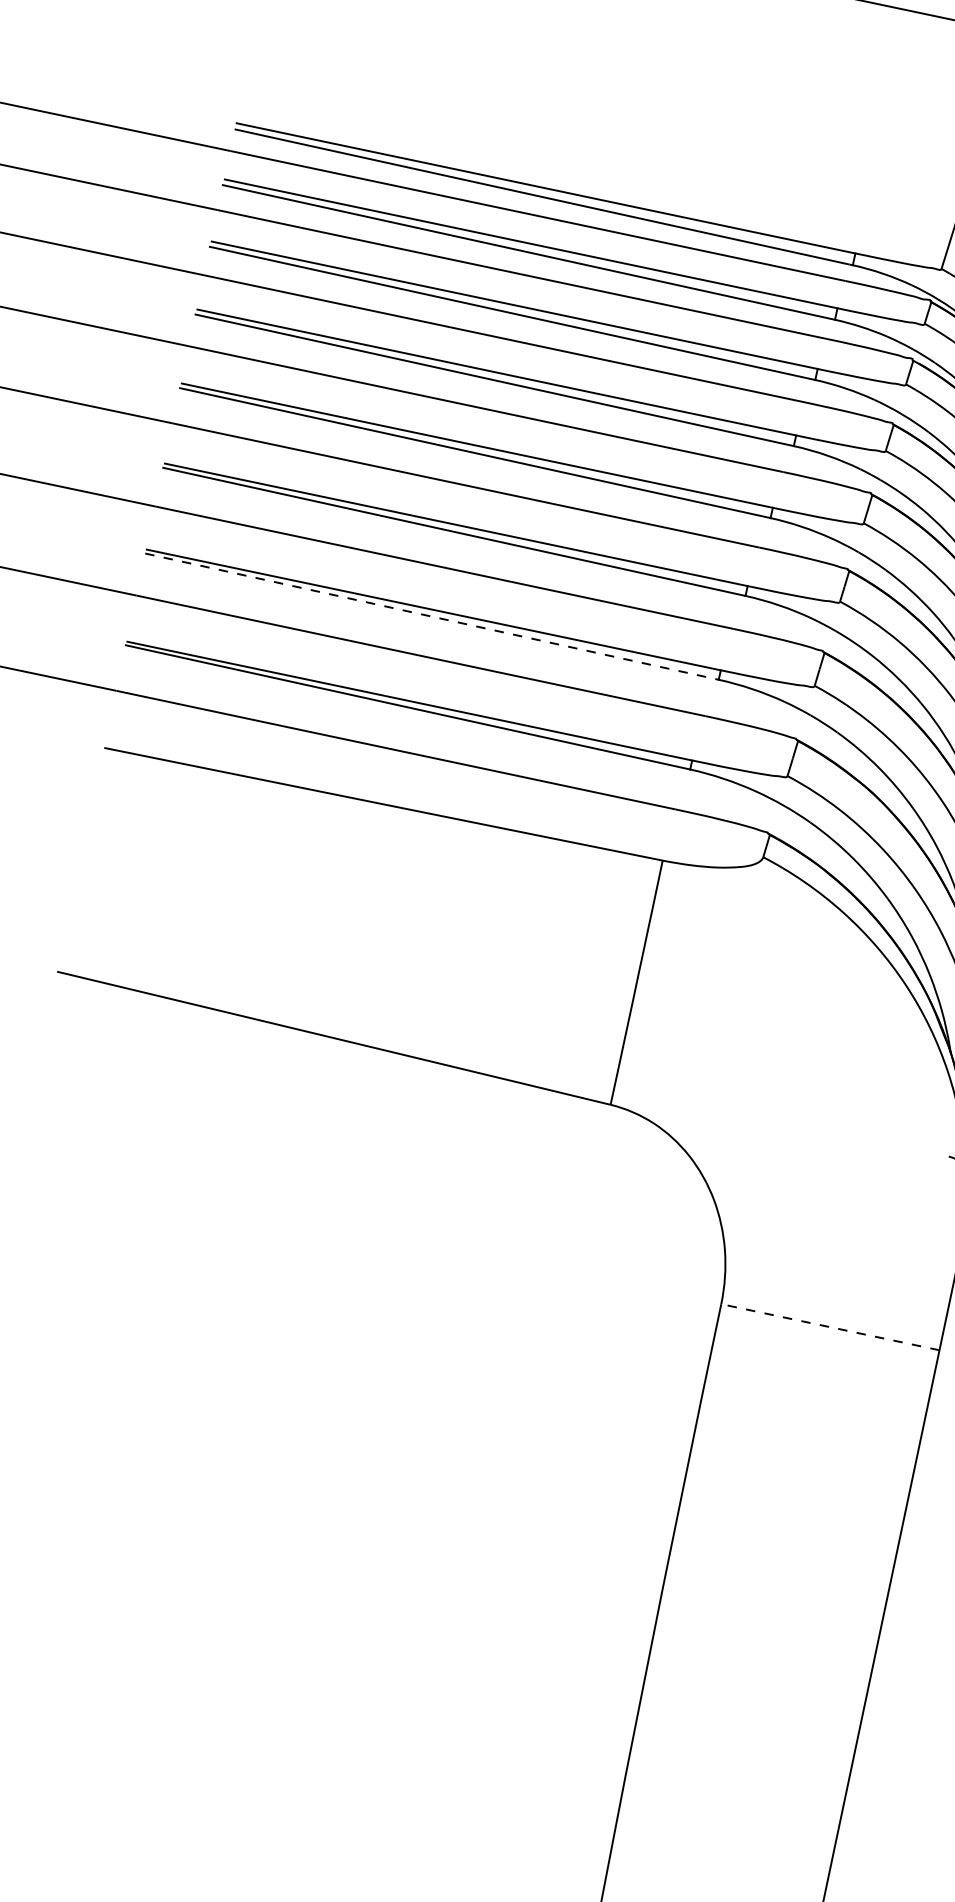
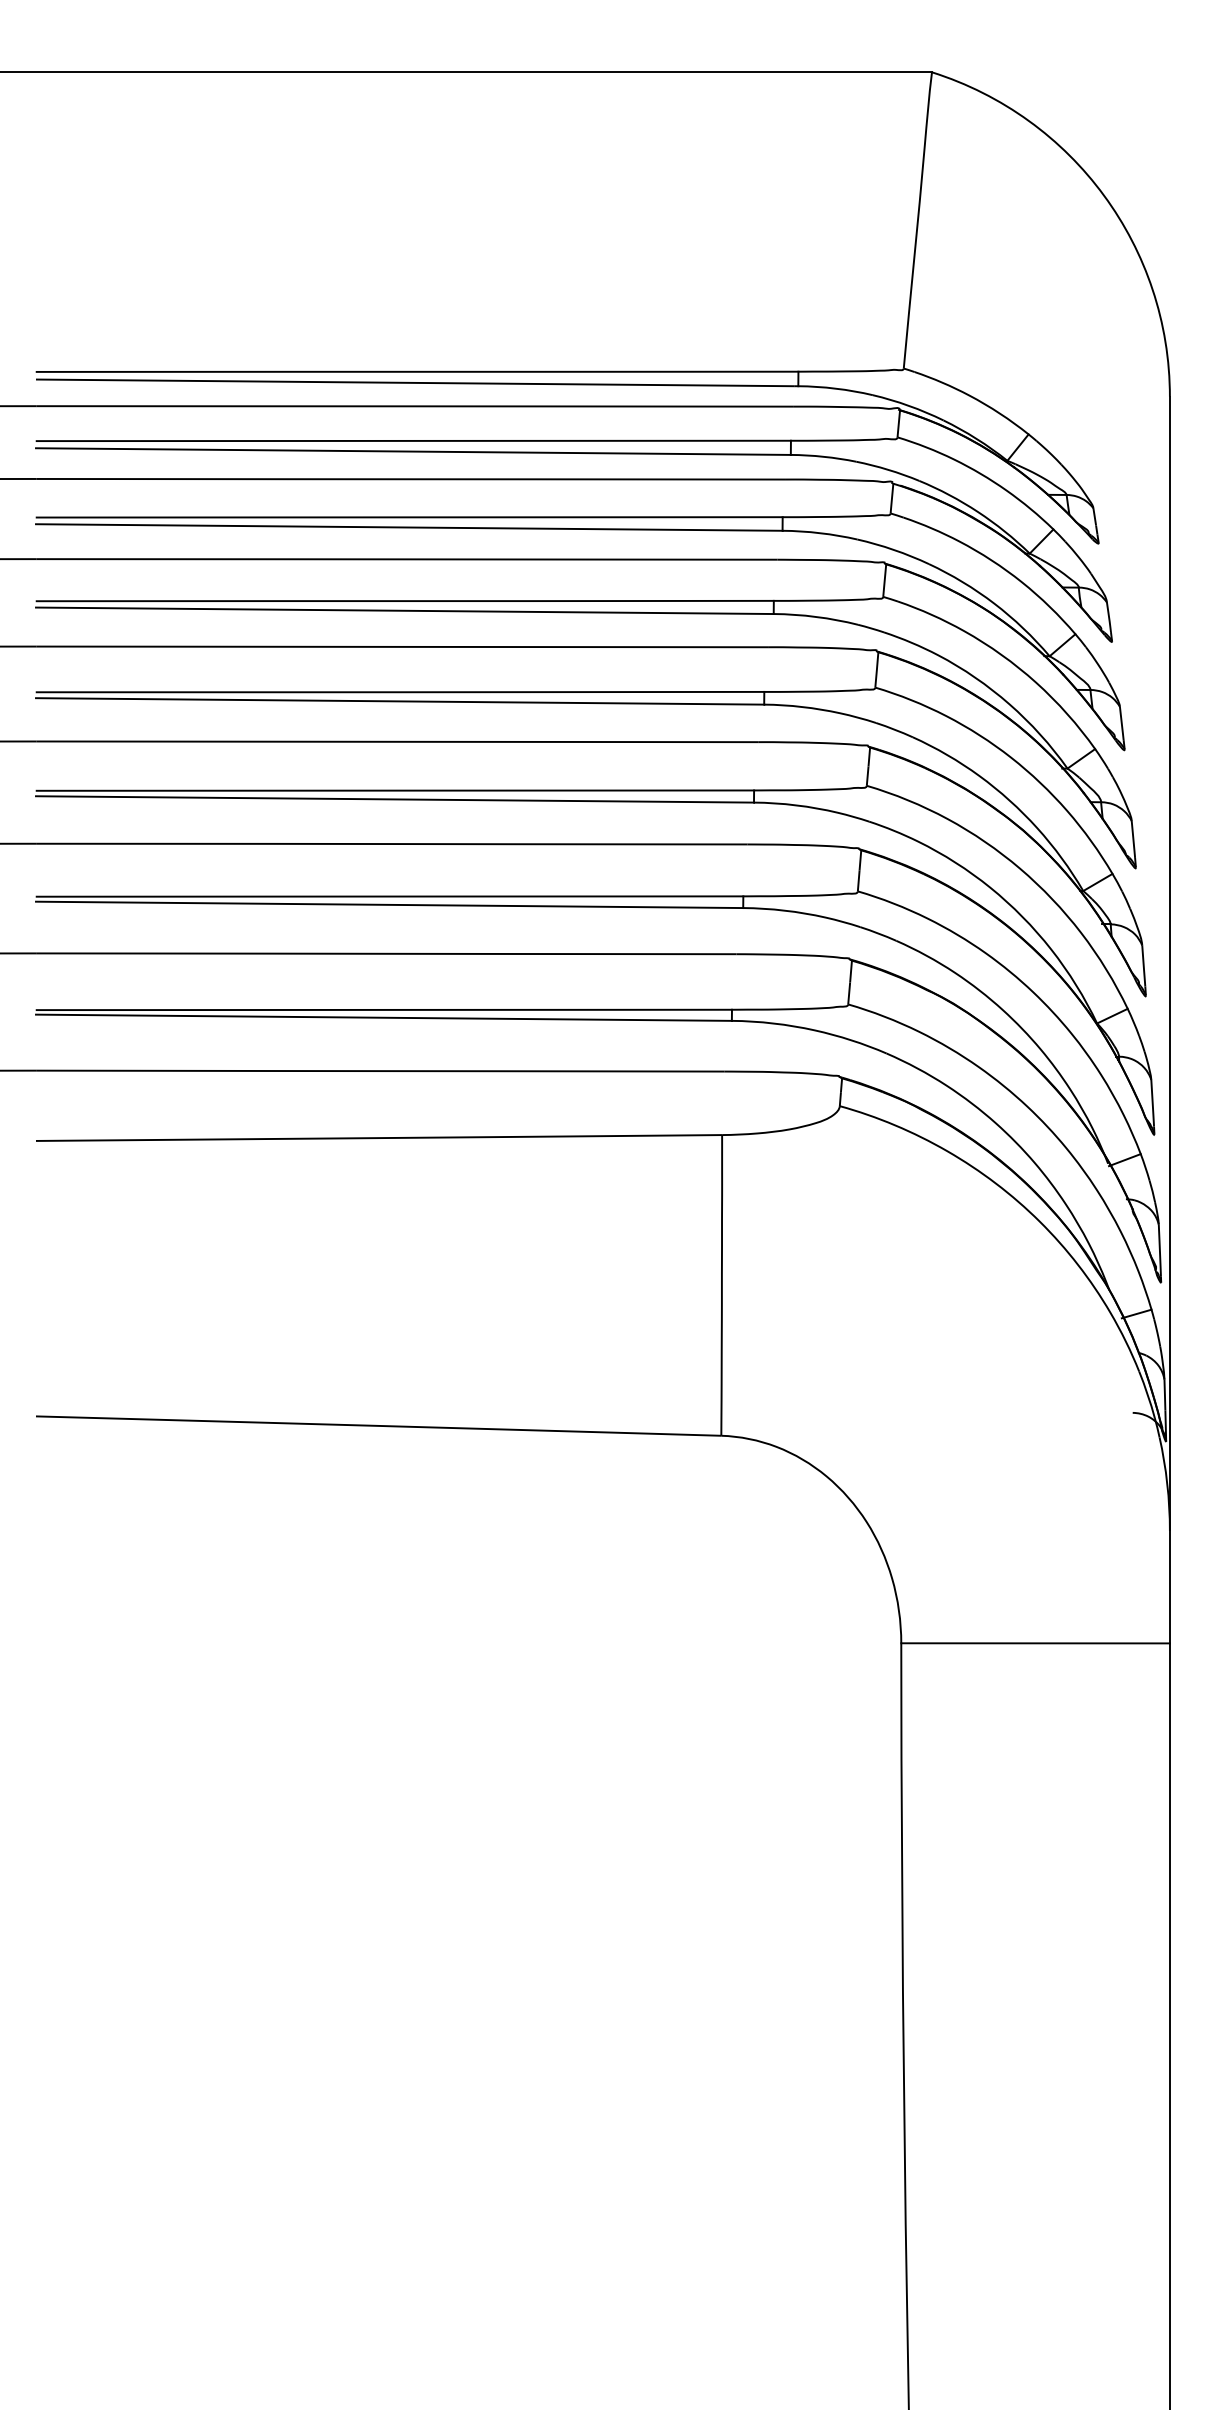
line: (431, 616) -> (389, 904), dashed -> solid
line: (830, 1327) -> (1035, 1643), dashed -> solid

